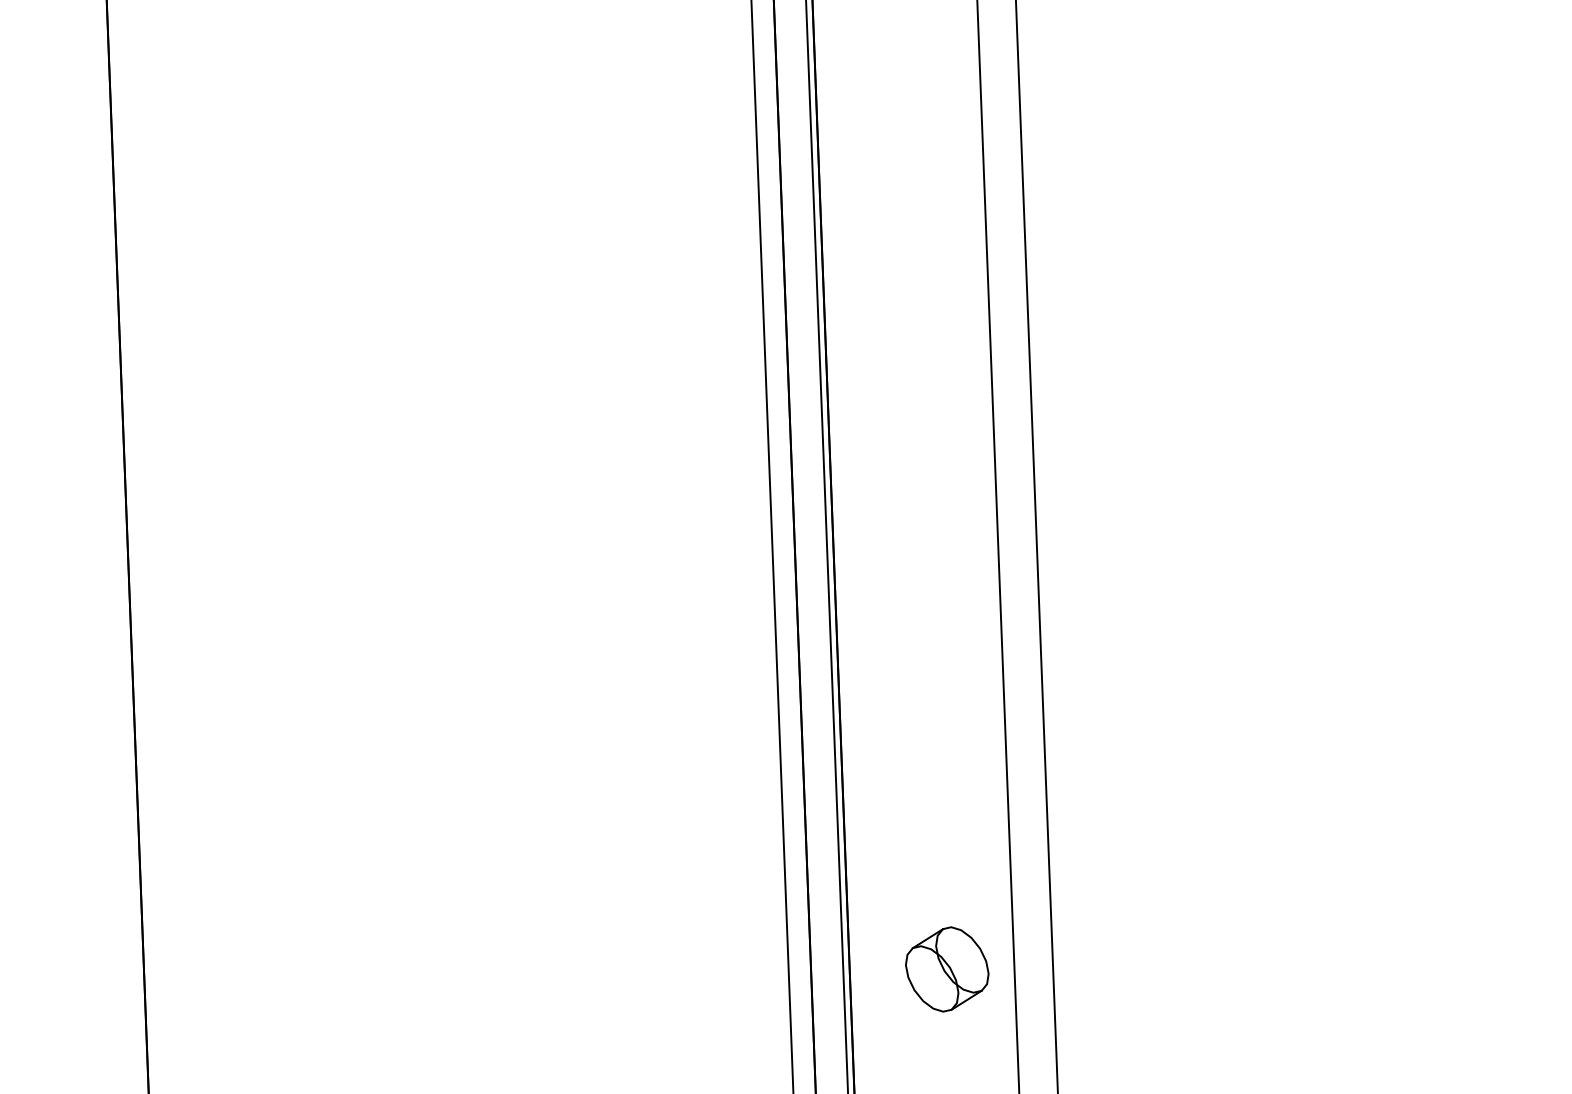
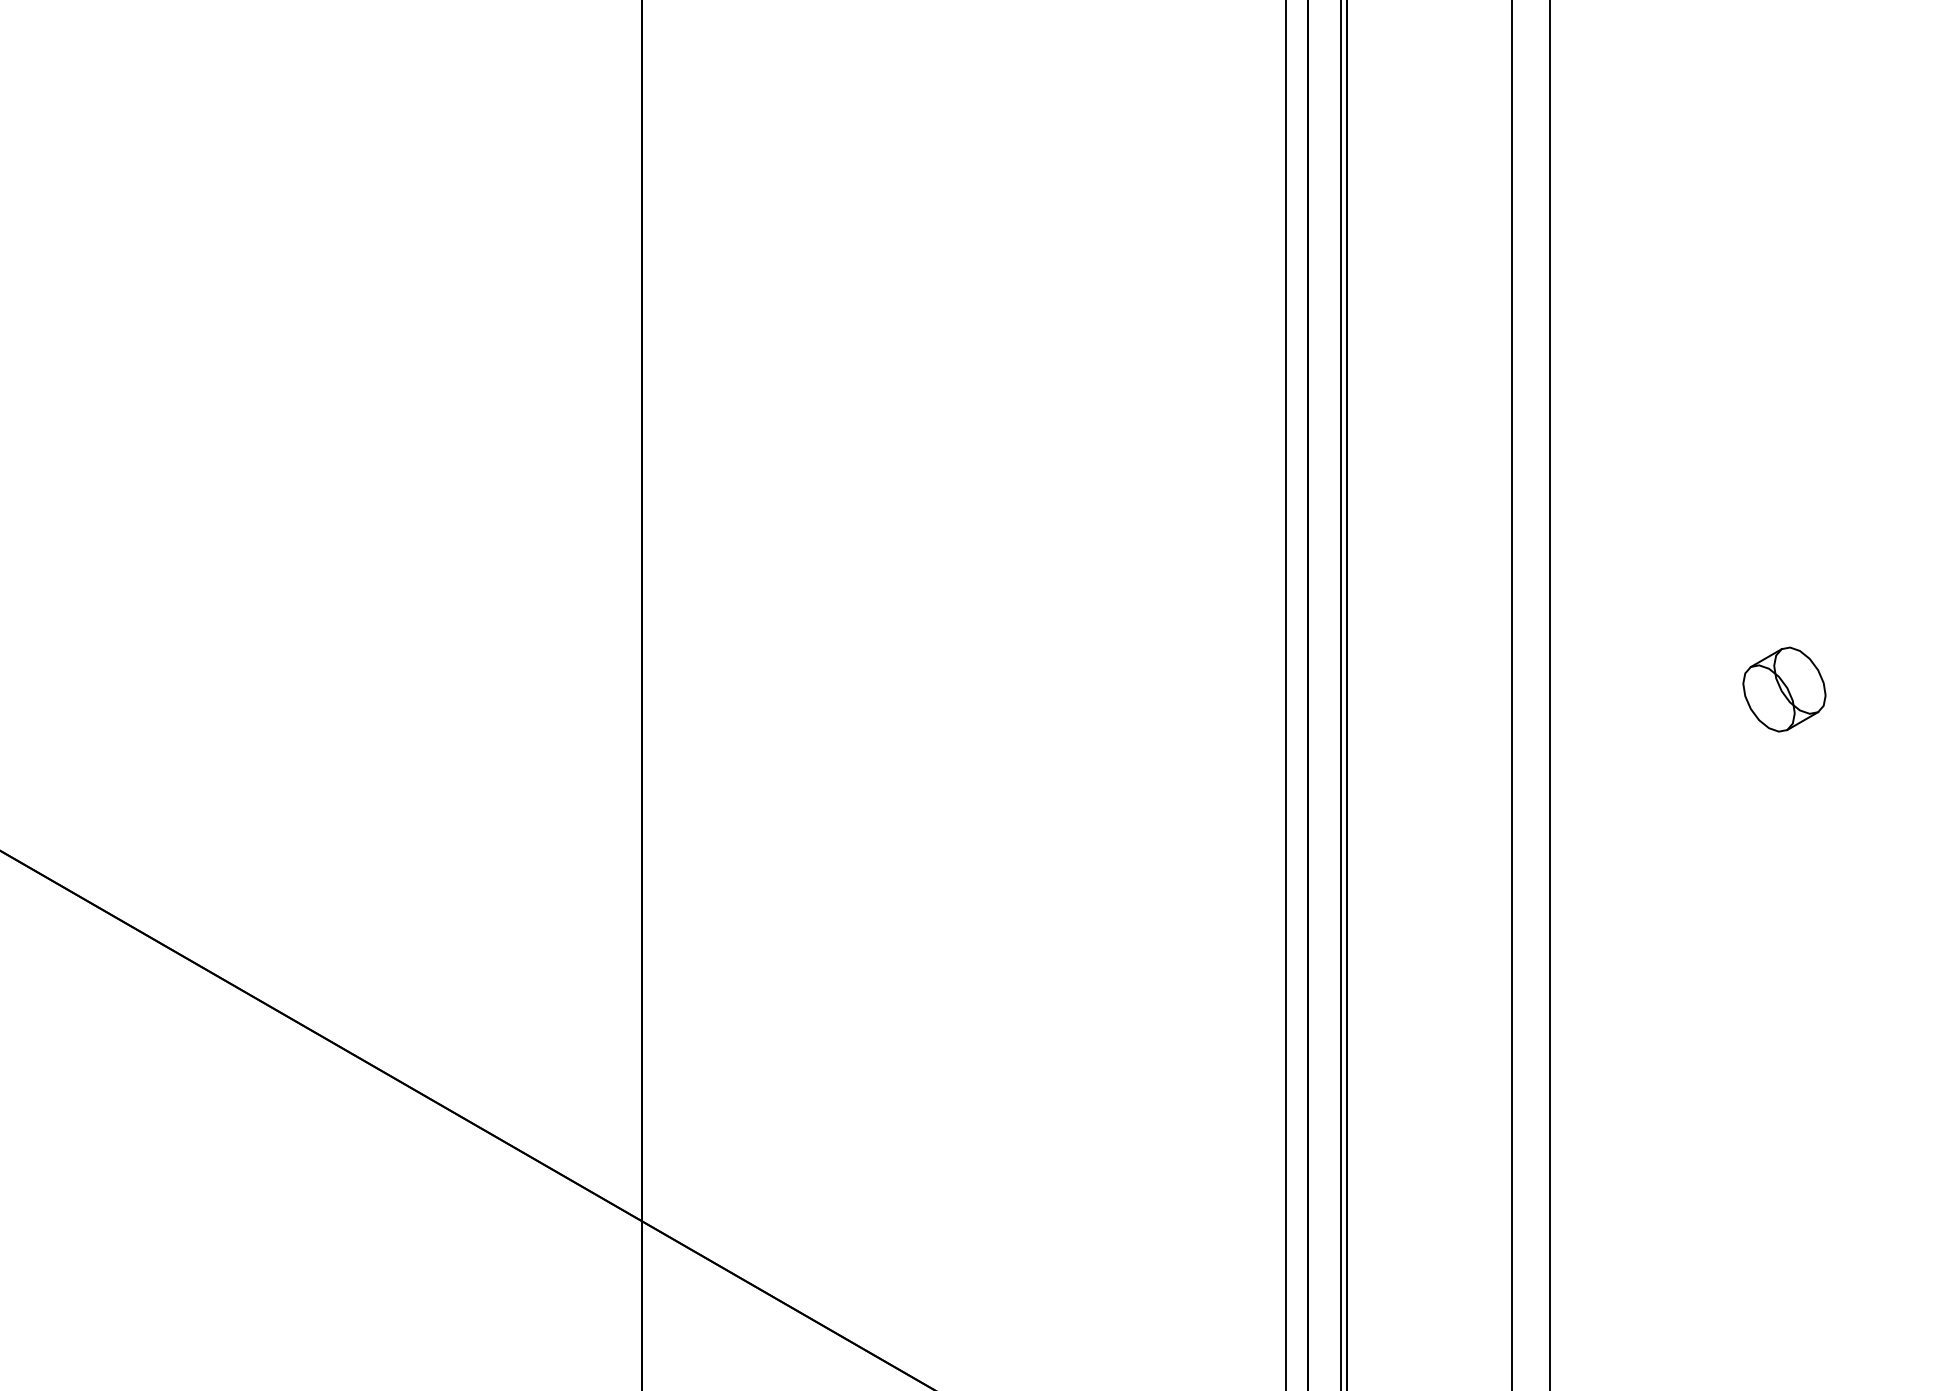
part: (947, 969) -> (1784, 689), moved

